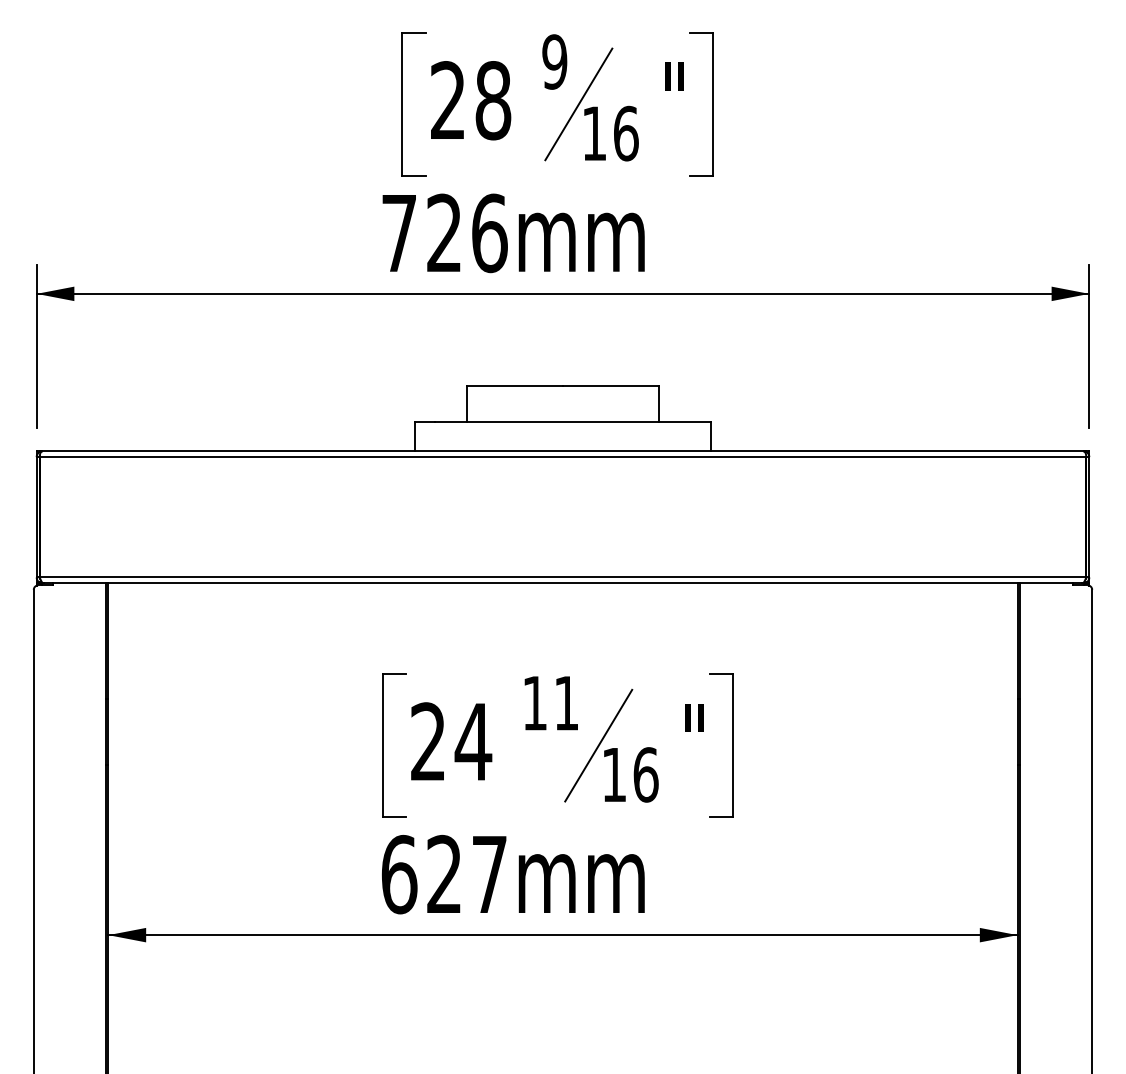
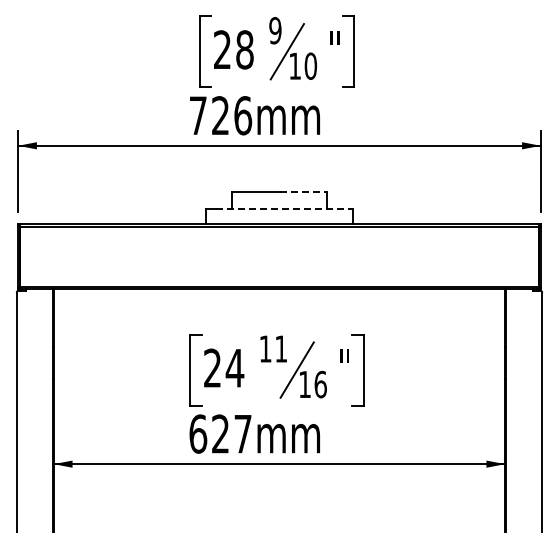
text: (625, 132) -> (310, 65), 16 -> 10
line: (611, 385) -> (303, 191), solid -> dashed
line: (573, 422) -> (284, 209), solid -> dashed

